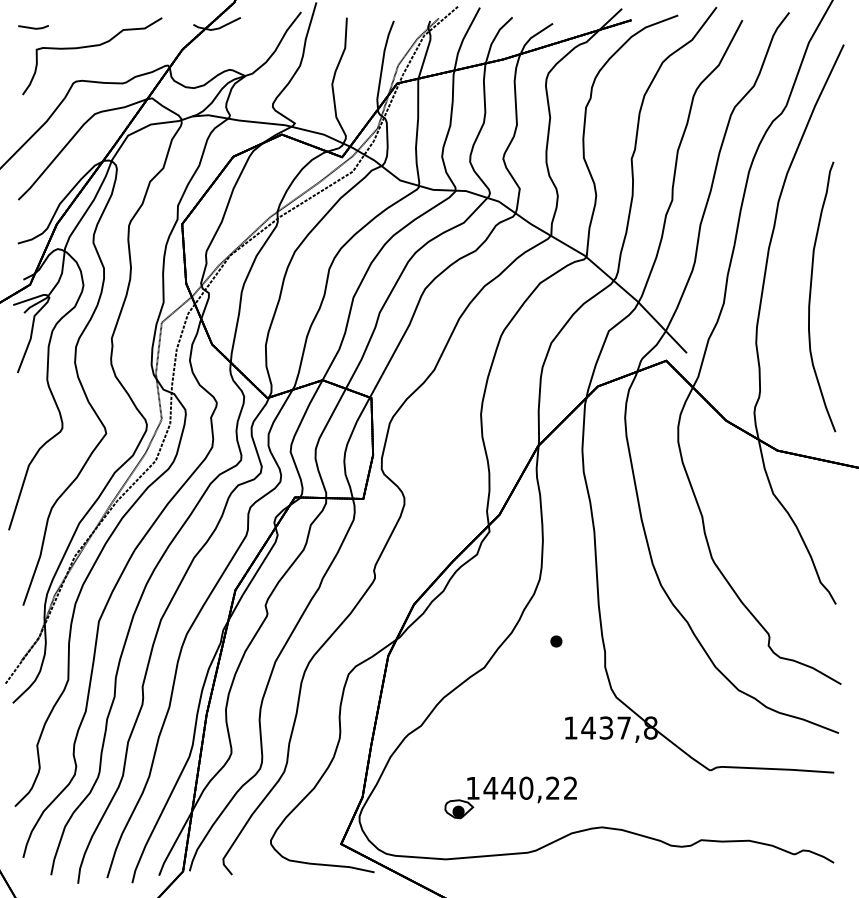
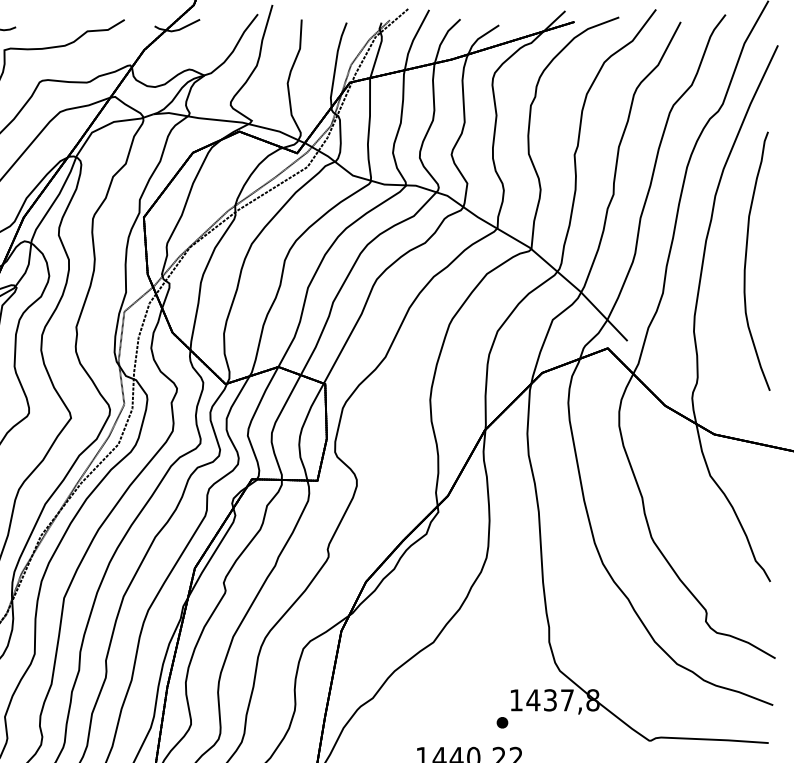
curve: (811, 293) -> (746, 258), moved
part: (556, 641) -> (502, 722), moved

